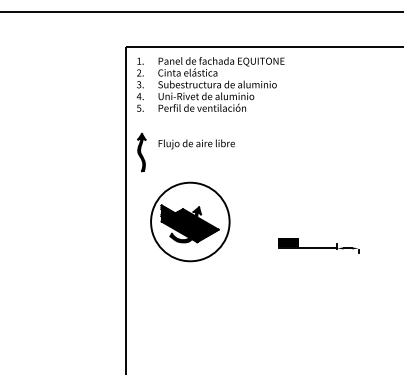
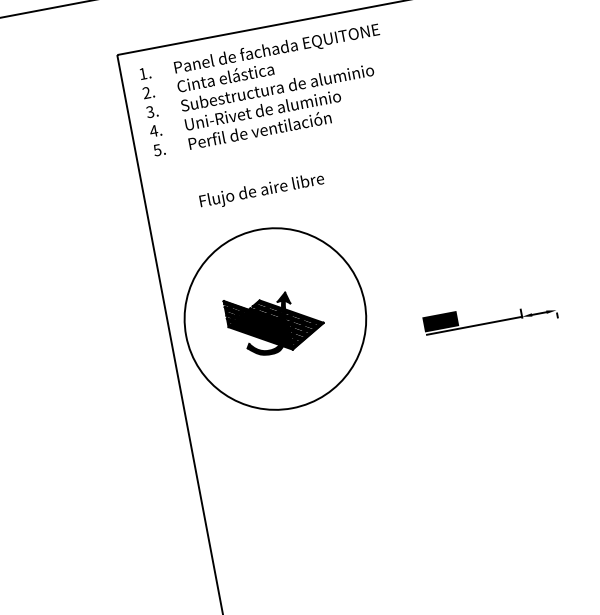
part: (141, 152) -> (174, 221), removed
circle: (190, 221) -> (275, 318), size x1.4

